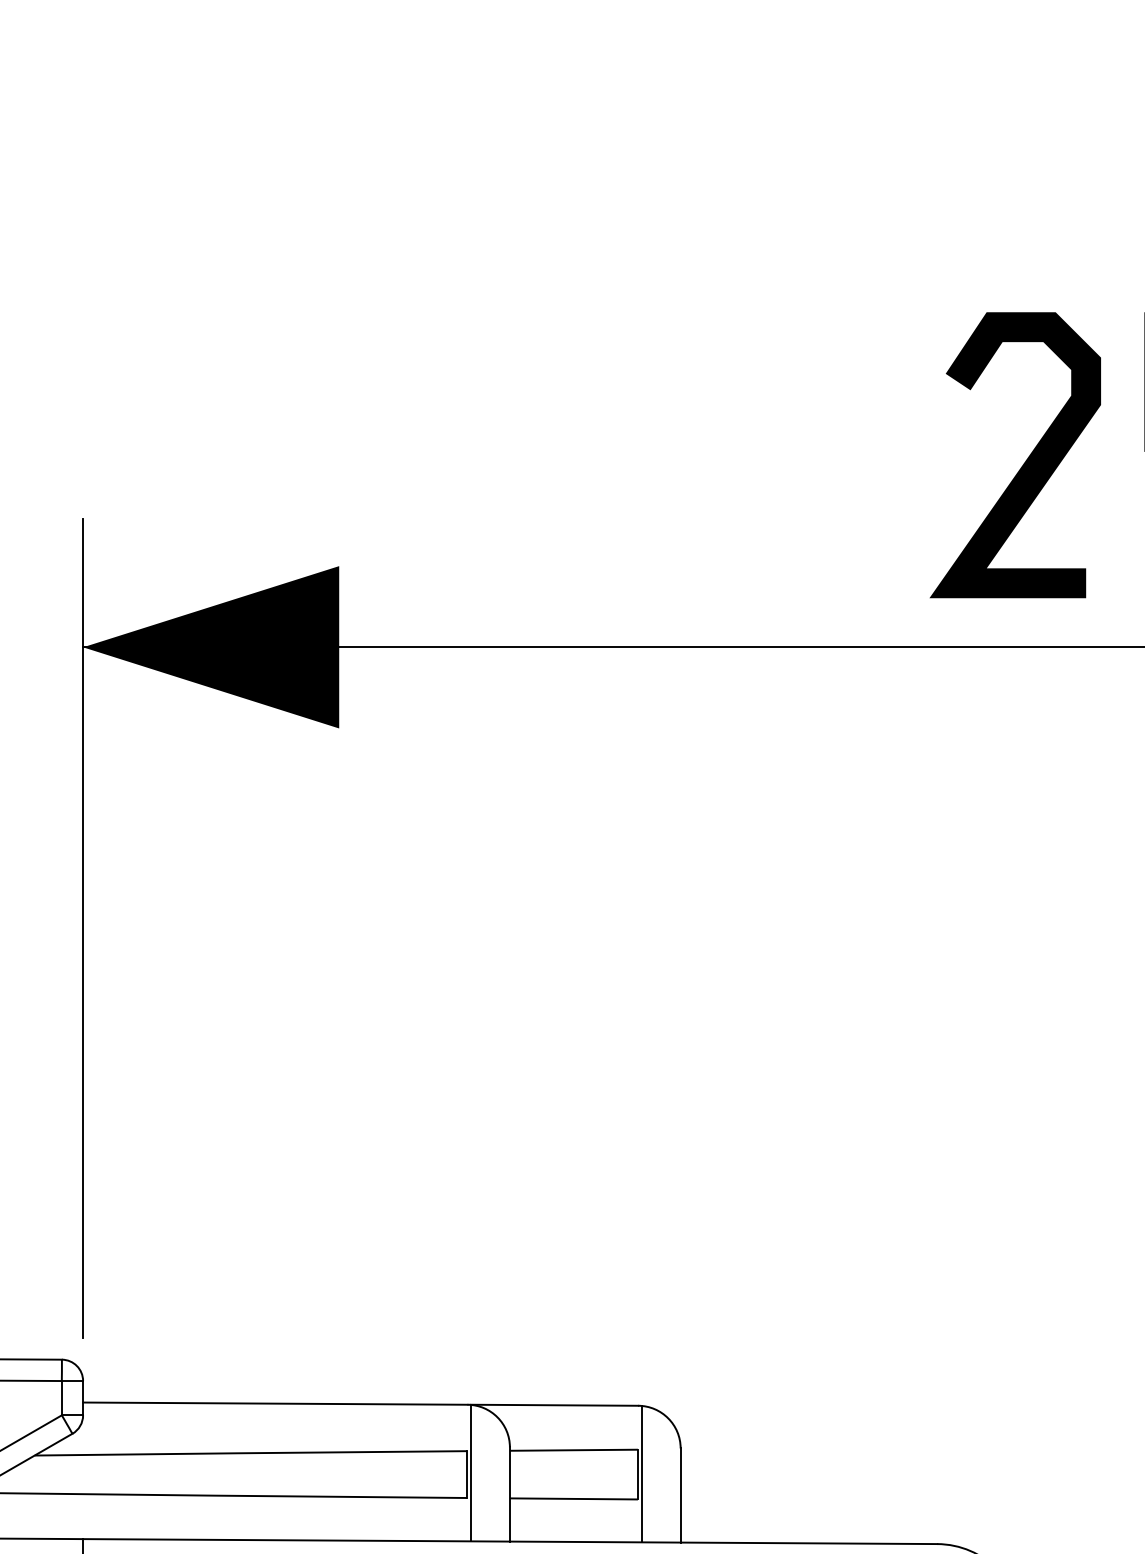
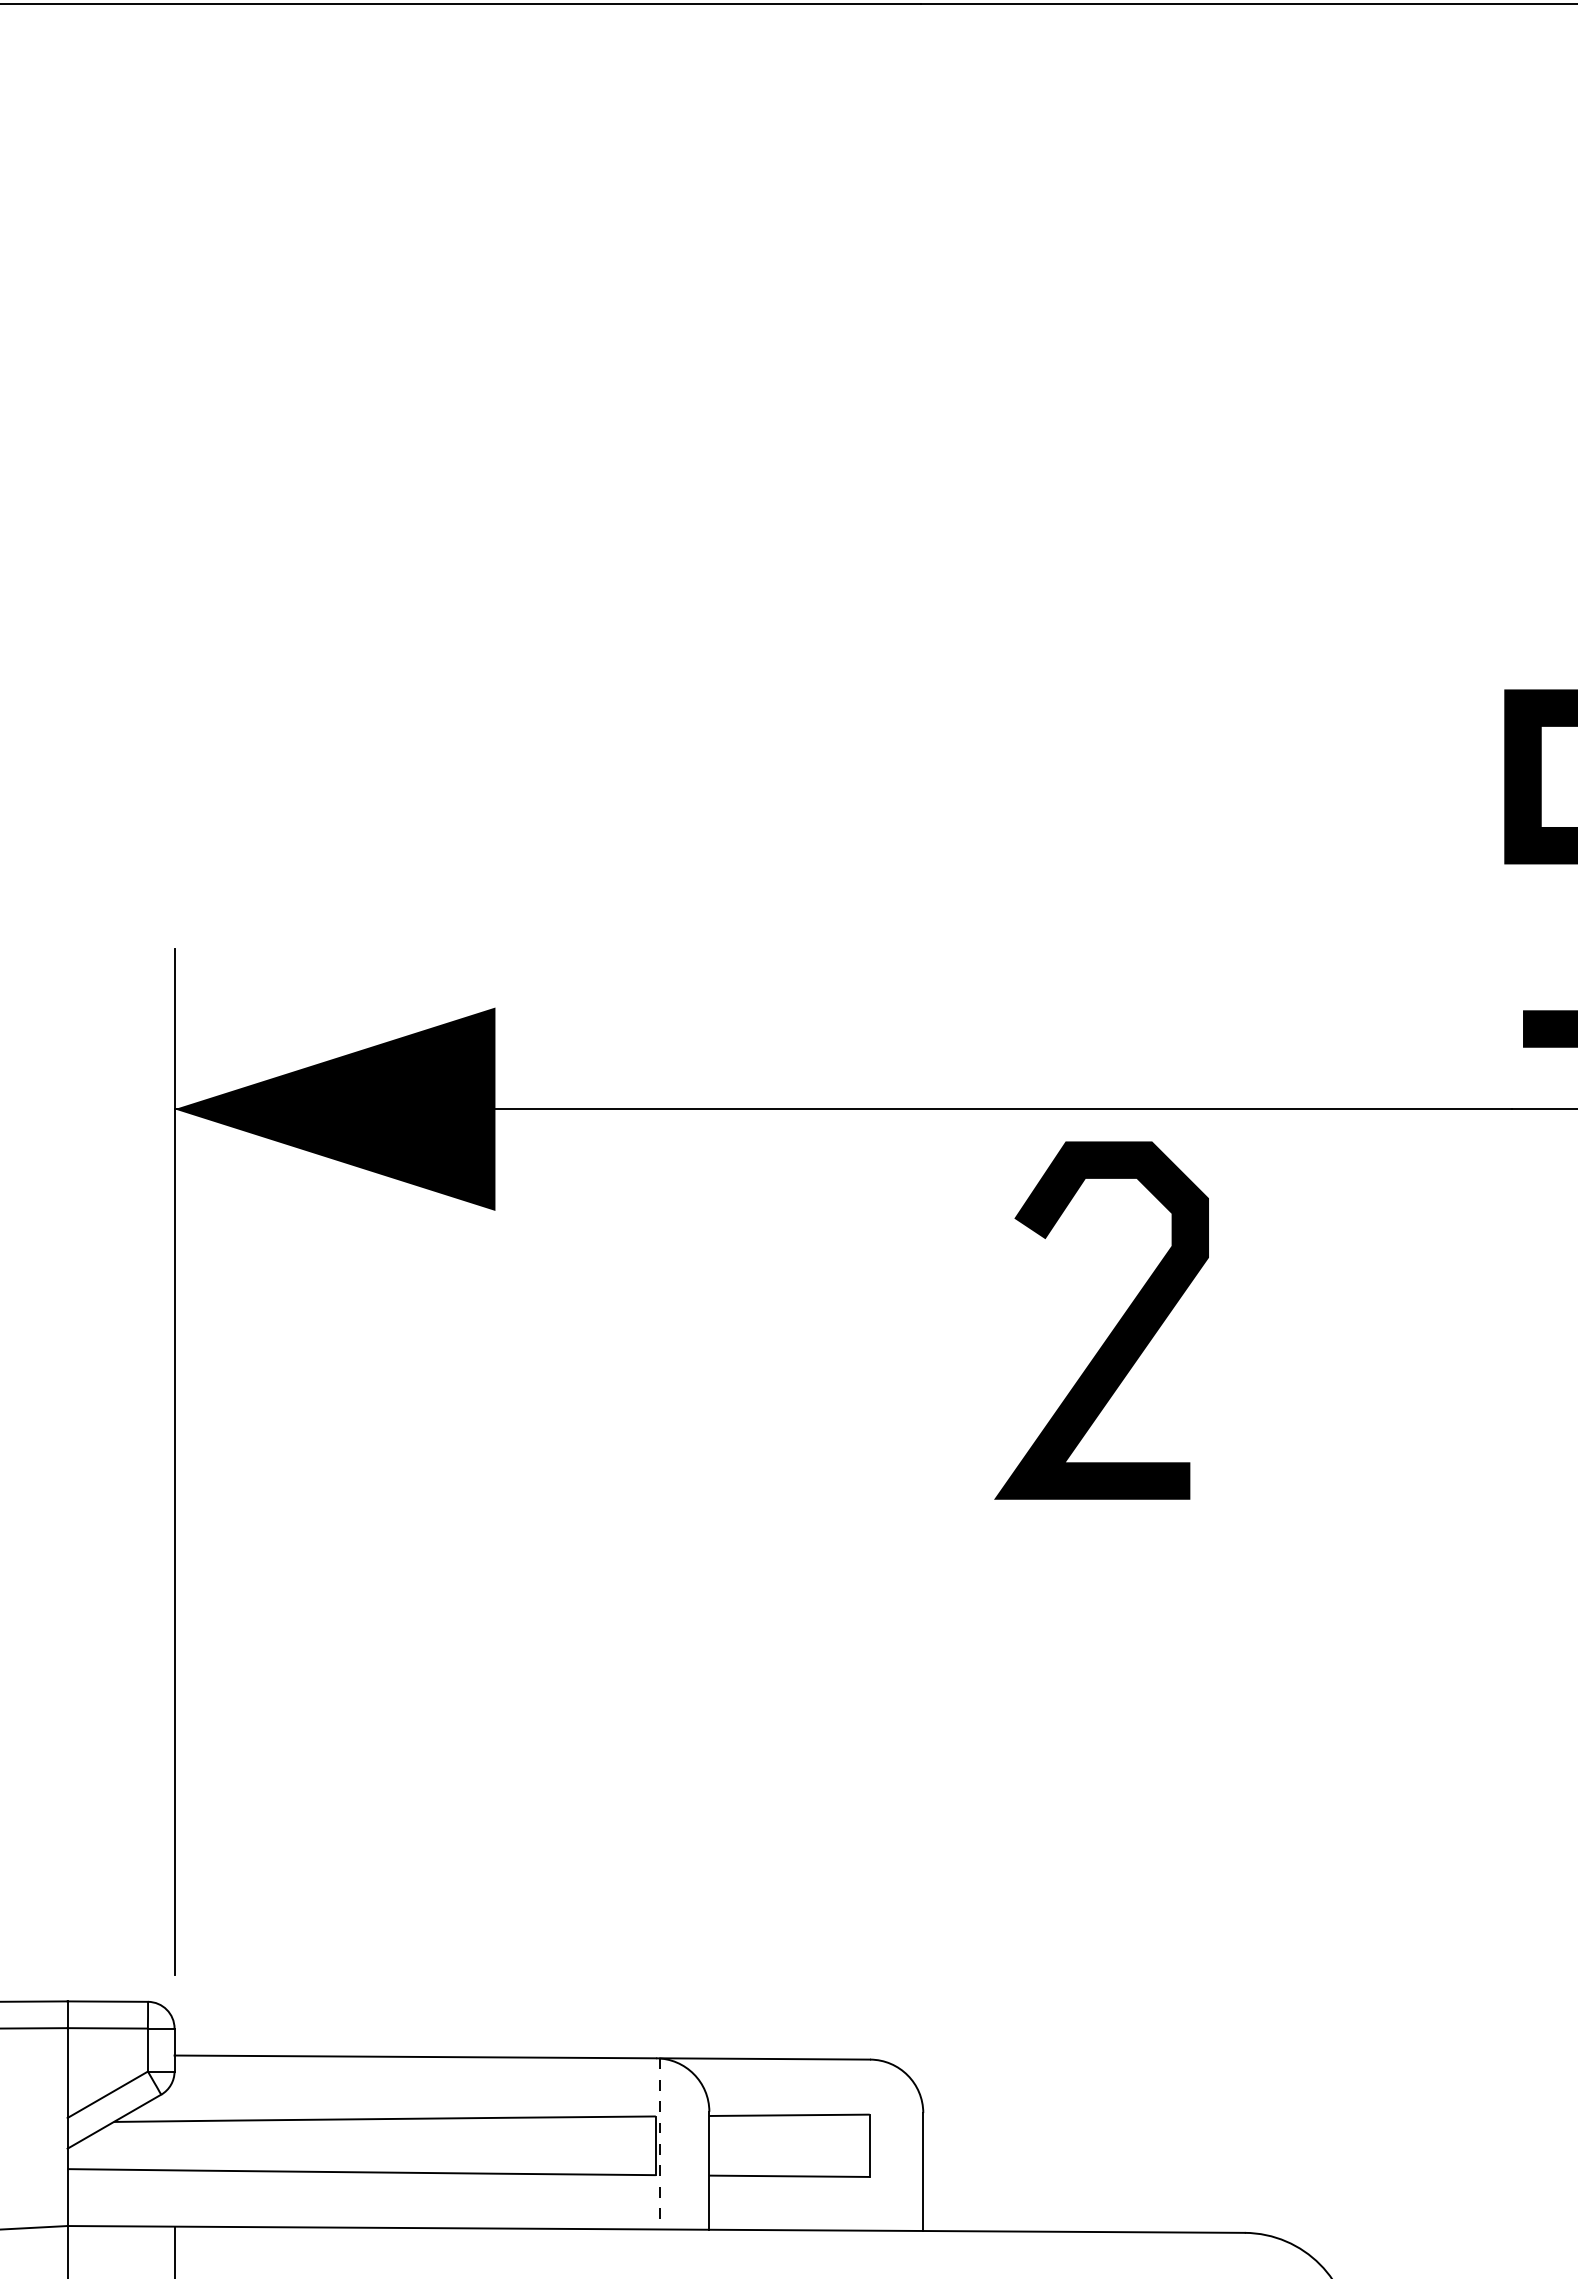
curve: (1024, 461) -> (1113, 1328), moved
line: (470, 1473) -> (660, 2144), solid -> dashed
line: (642, 1473) -> (875, 2144), removed

